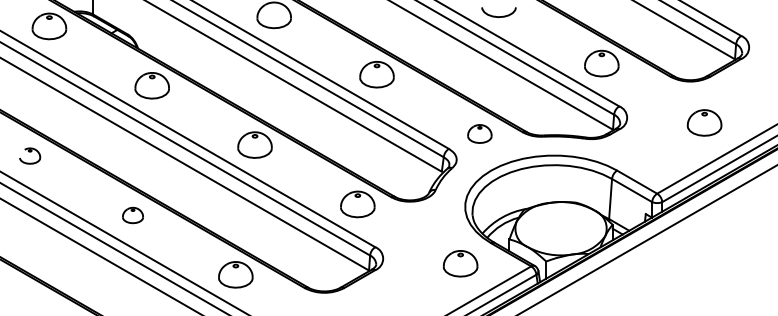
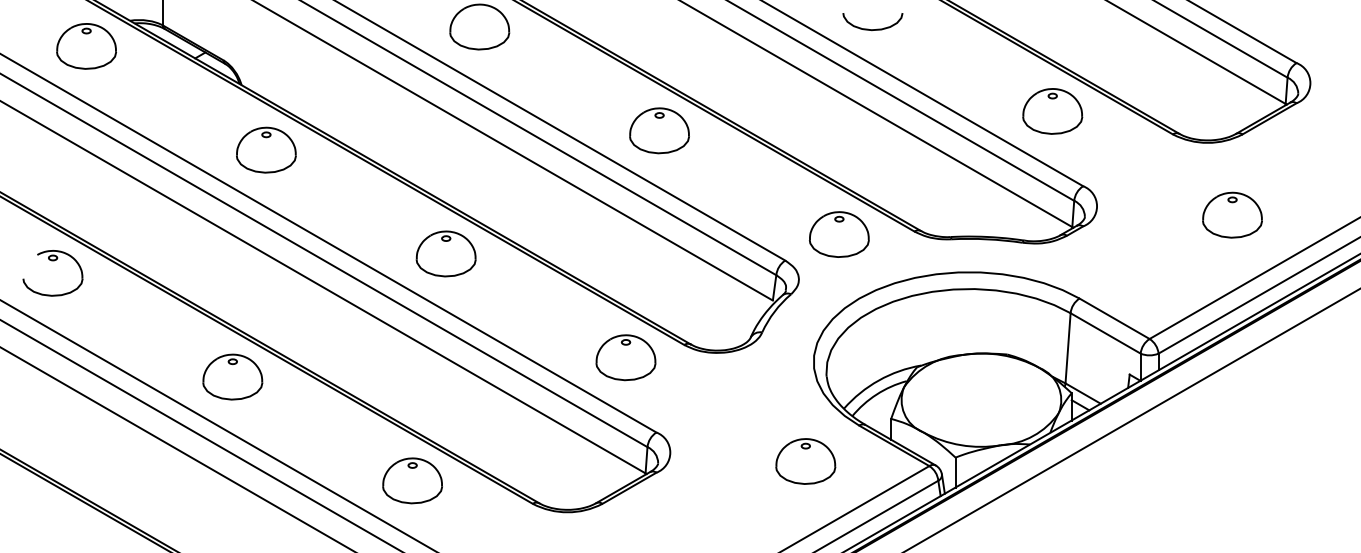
part: (479, 133) -> (838, 233), size x1.43
part: (29, 155) -> (51, 272), size x1.67
part: (132, 215) -> (231, 377), size x1.67

